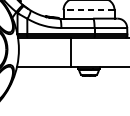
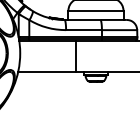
line: (88, 9) -> (95, 10), dashed -> solid

